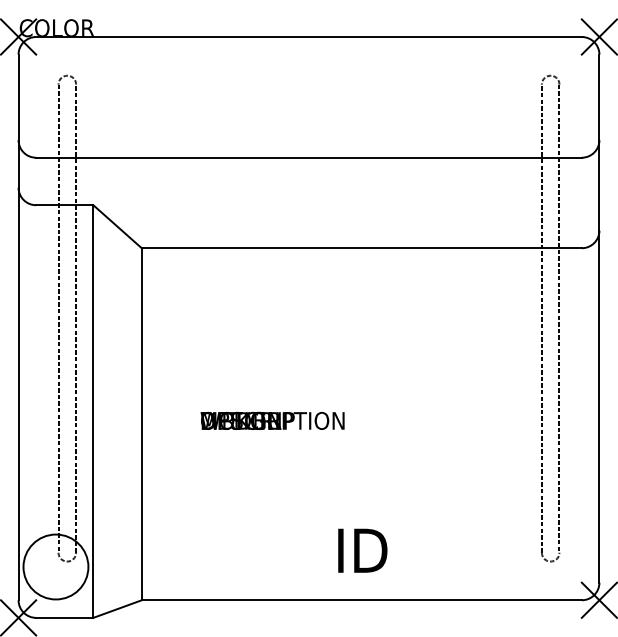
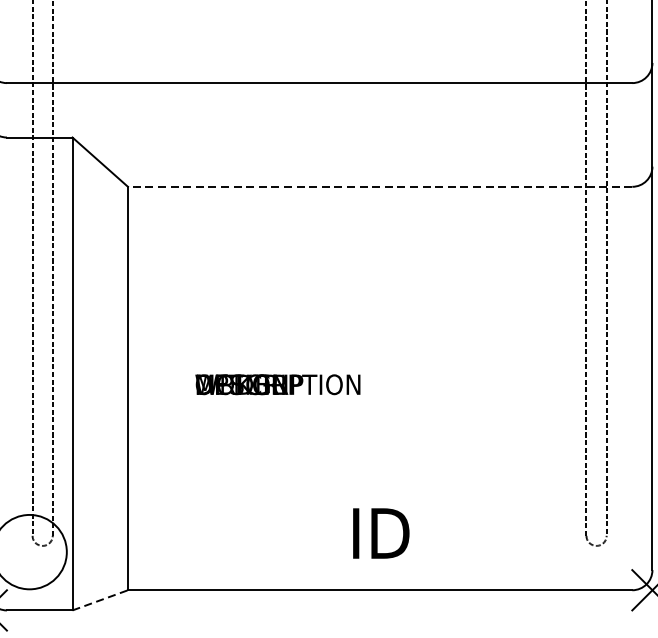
line: (361, 248) -> (379, 187), solid -> dashed
line: (117, 609) -> (100, 600), solid -> dashed

